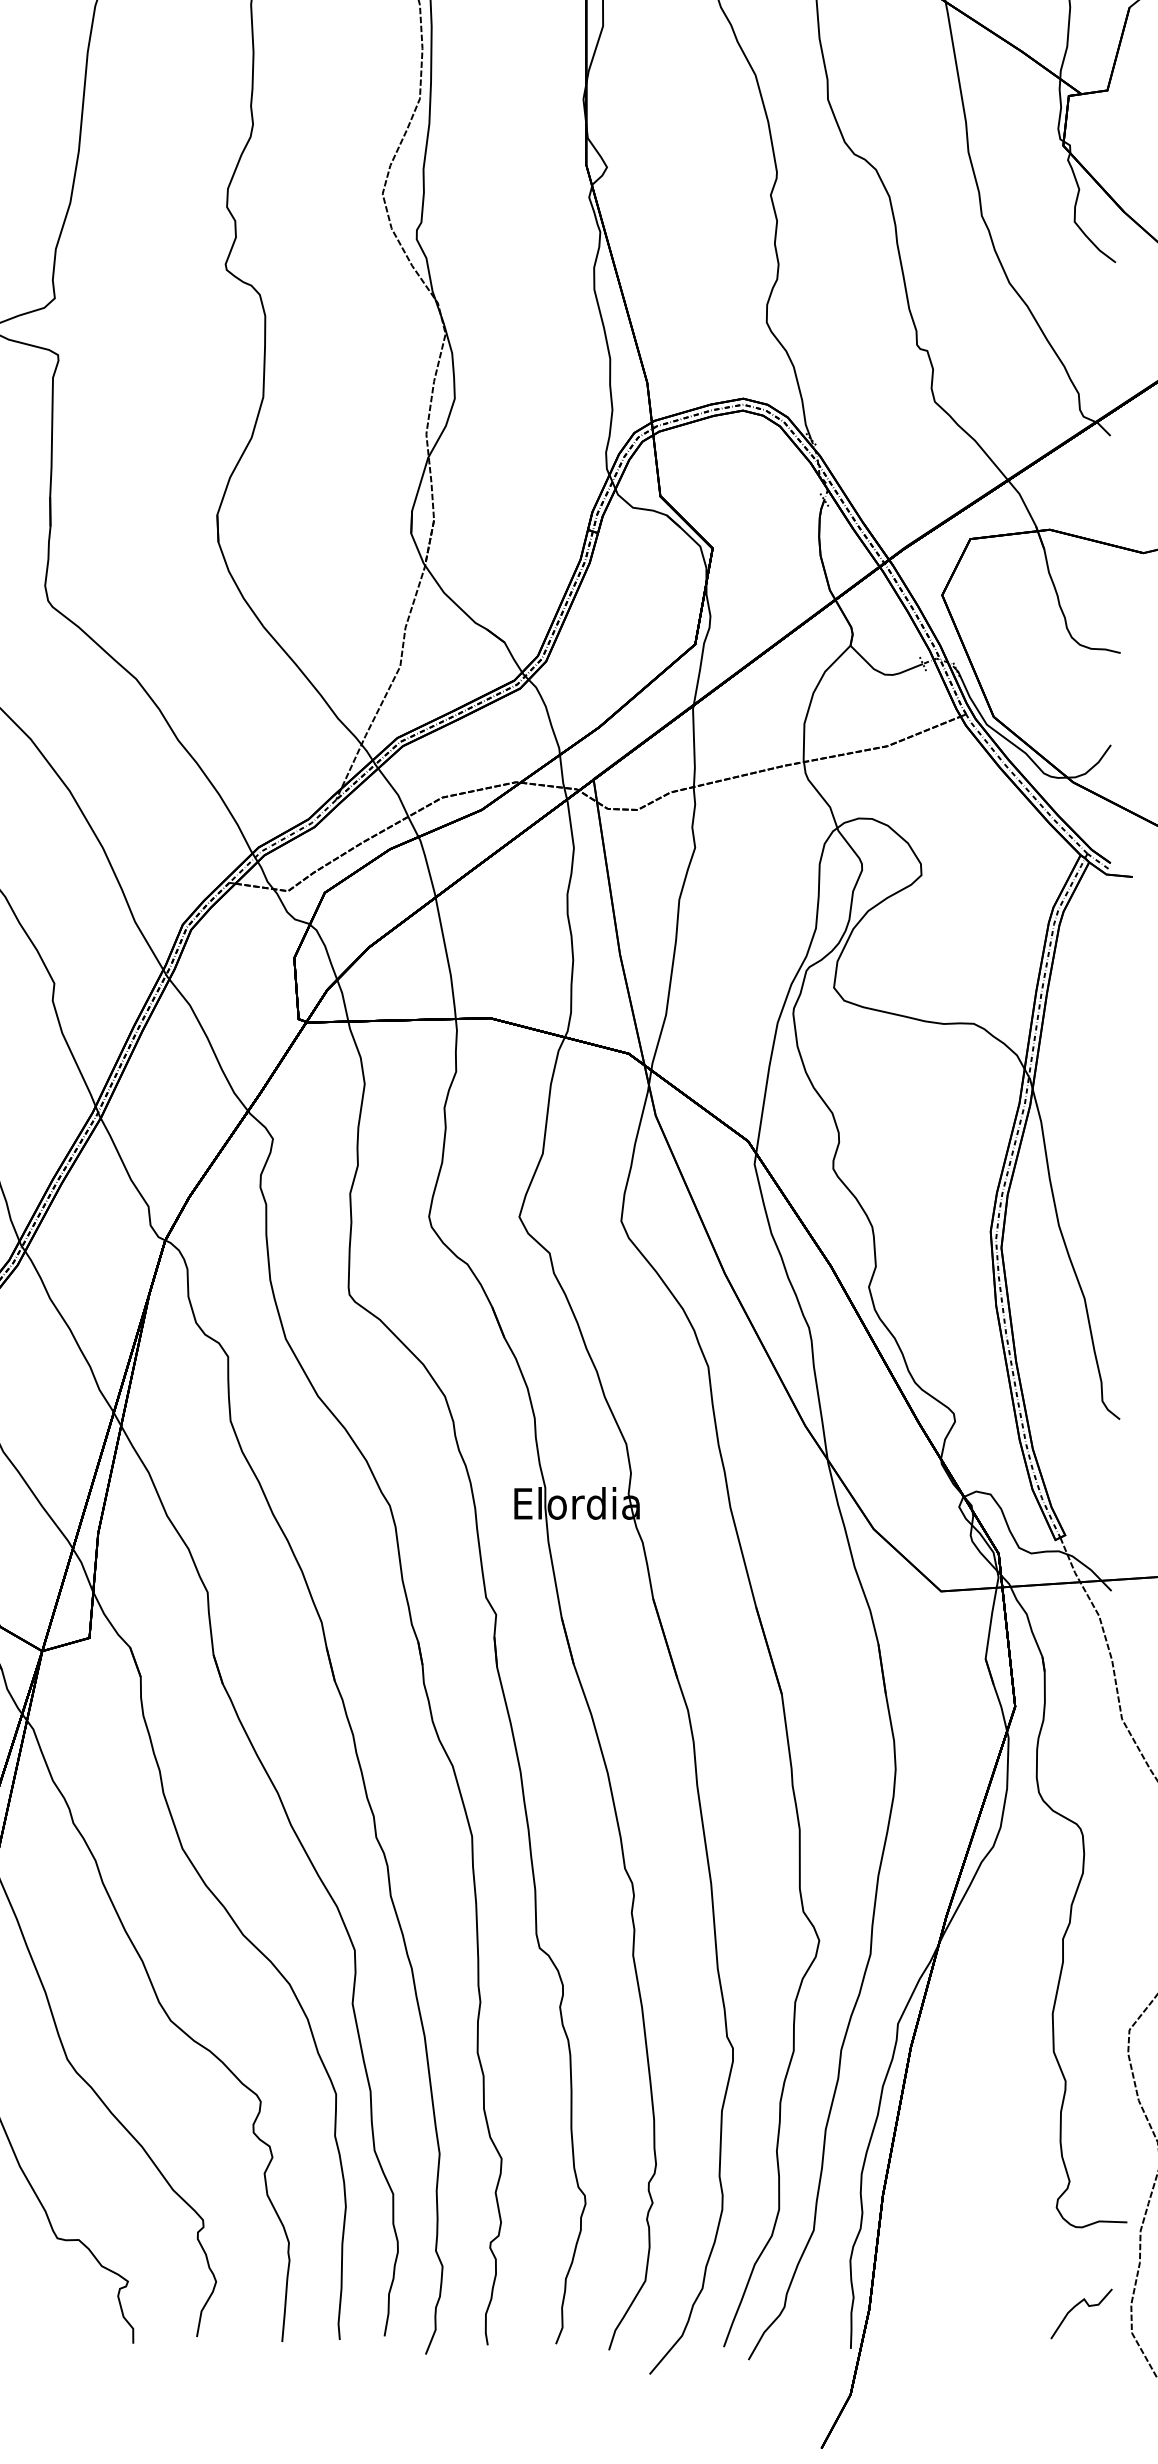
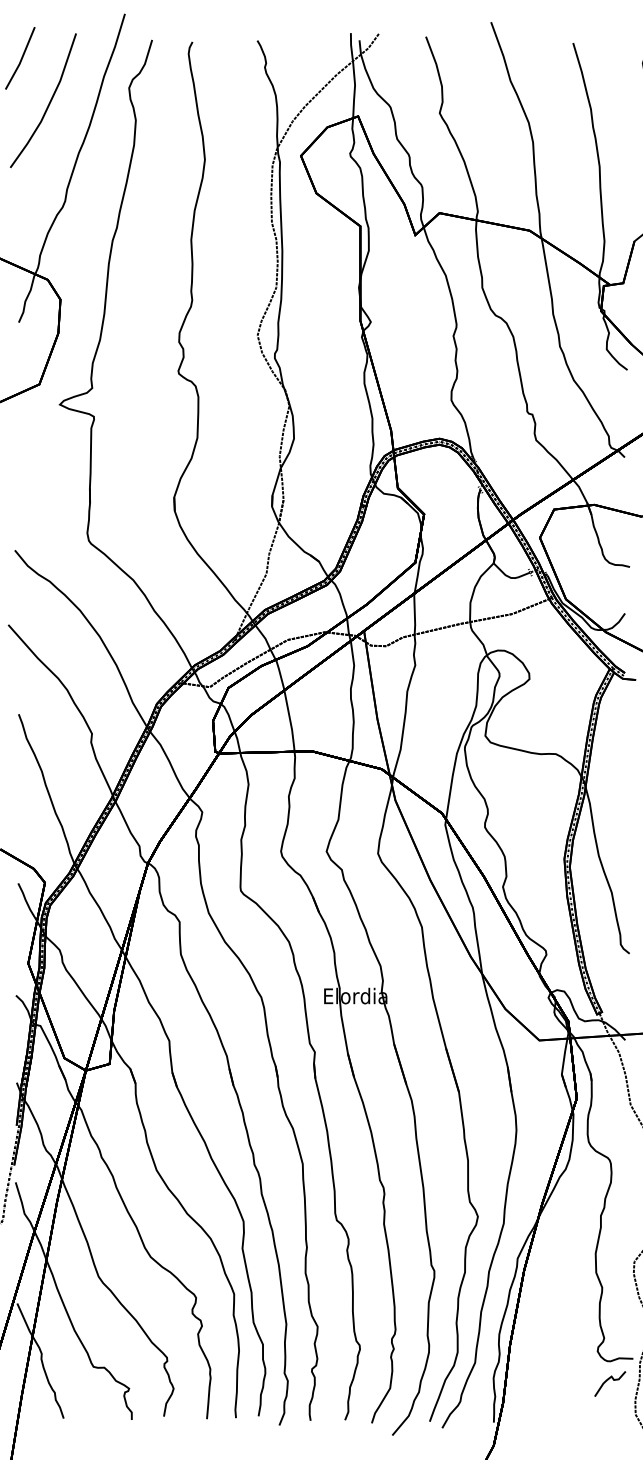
curve: (1078, 2306) -> (608, 1380), moved

